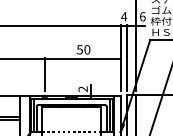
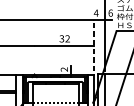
text: (83, 49) -> (64, 38), 50 -> 32
line: (120, 58) -> (93, 45), solid -> dashed
line: (126, 58) -> (98, 45), removed
line: (44, 74) -> (34, 58), removed

